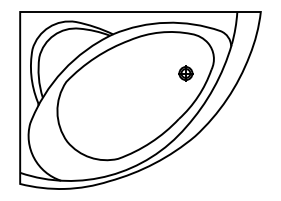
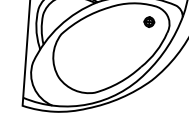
part: (185, 73) -> (149, 22), moved

